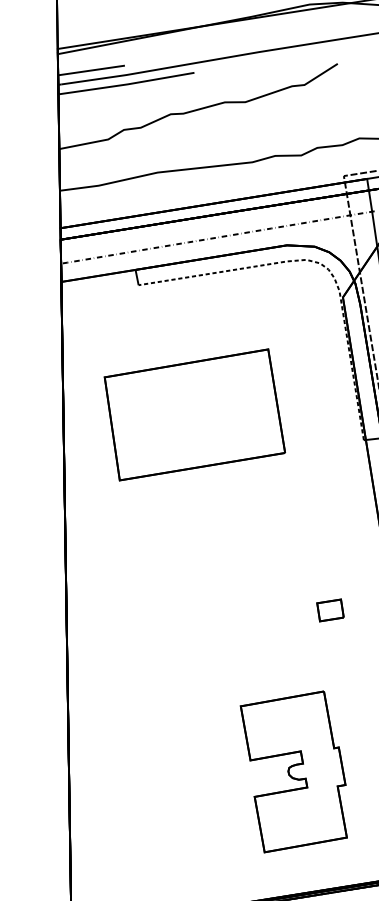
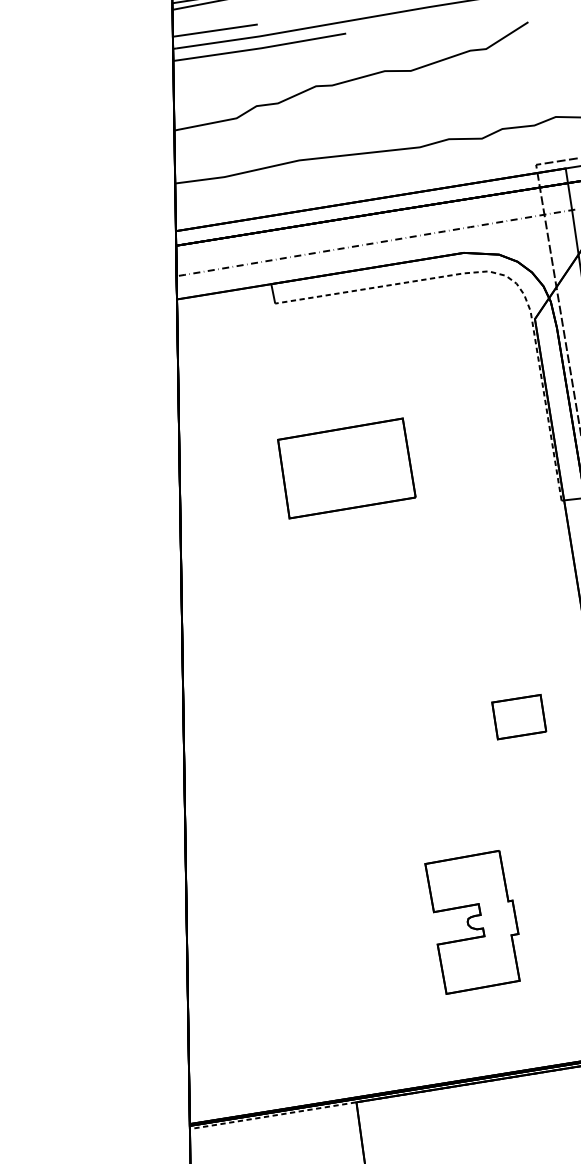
part: (194, 414) -> (346, 468), size x0.6
part: (330, 610) -> (518, 716), size x1.6
part: (293, 772) -> (472, 922), size x0.7

